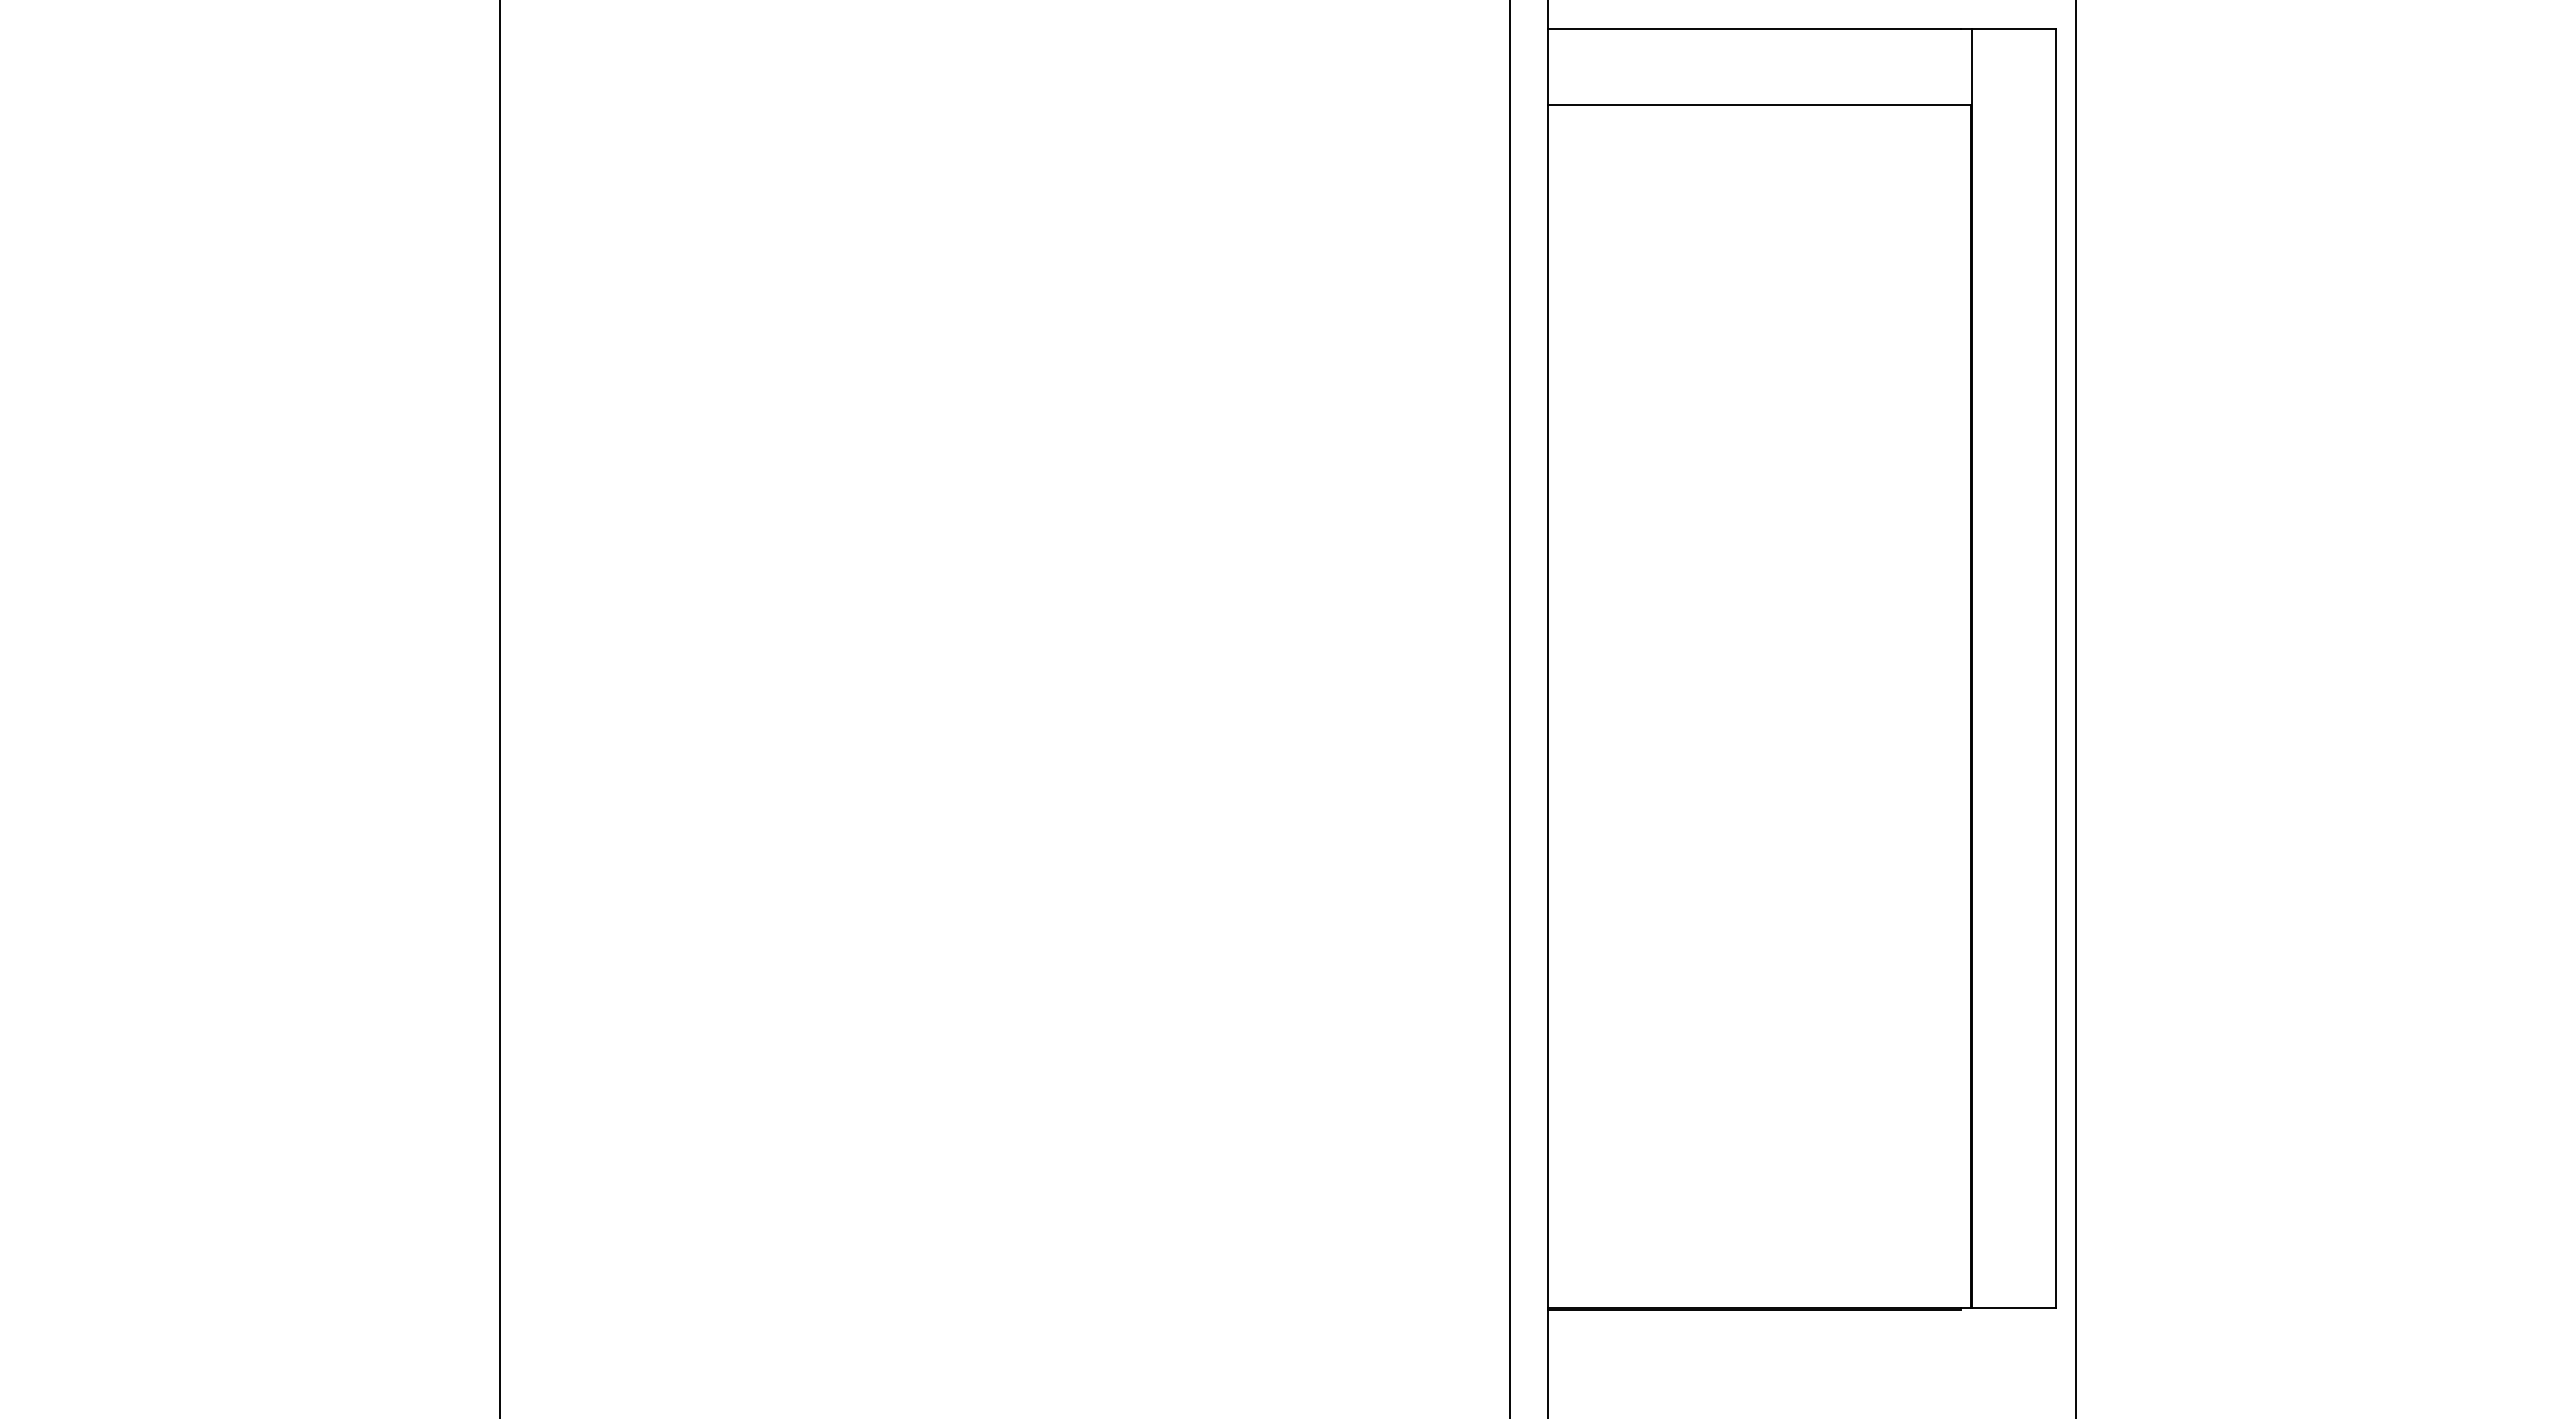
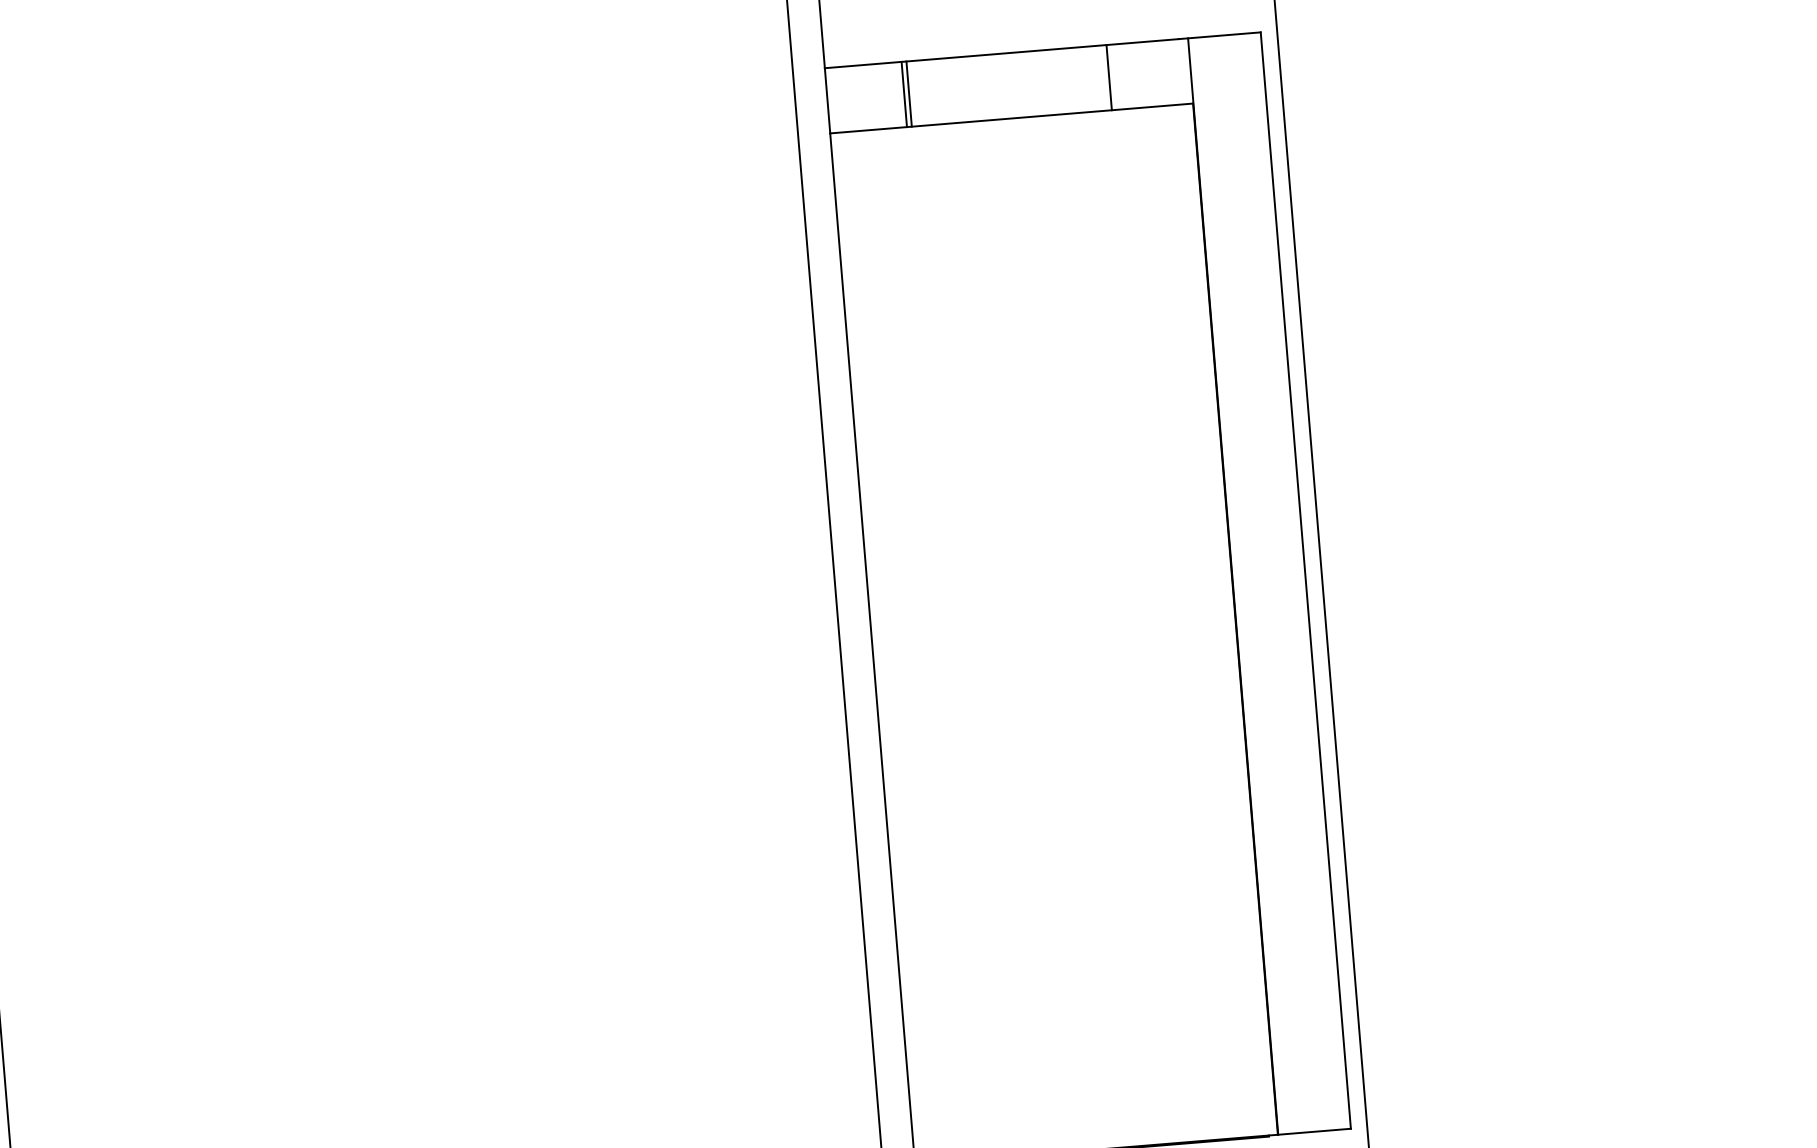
line: (1637, 66) -> (904, 94), added
line: (1642, 66) -> (908, 94), added
line: (1876, 66) -> (1109, 77), added

